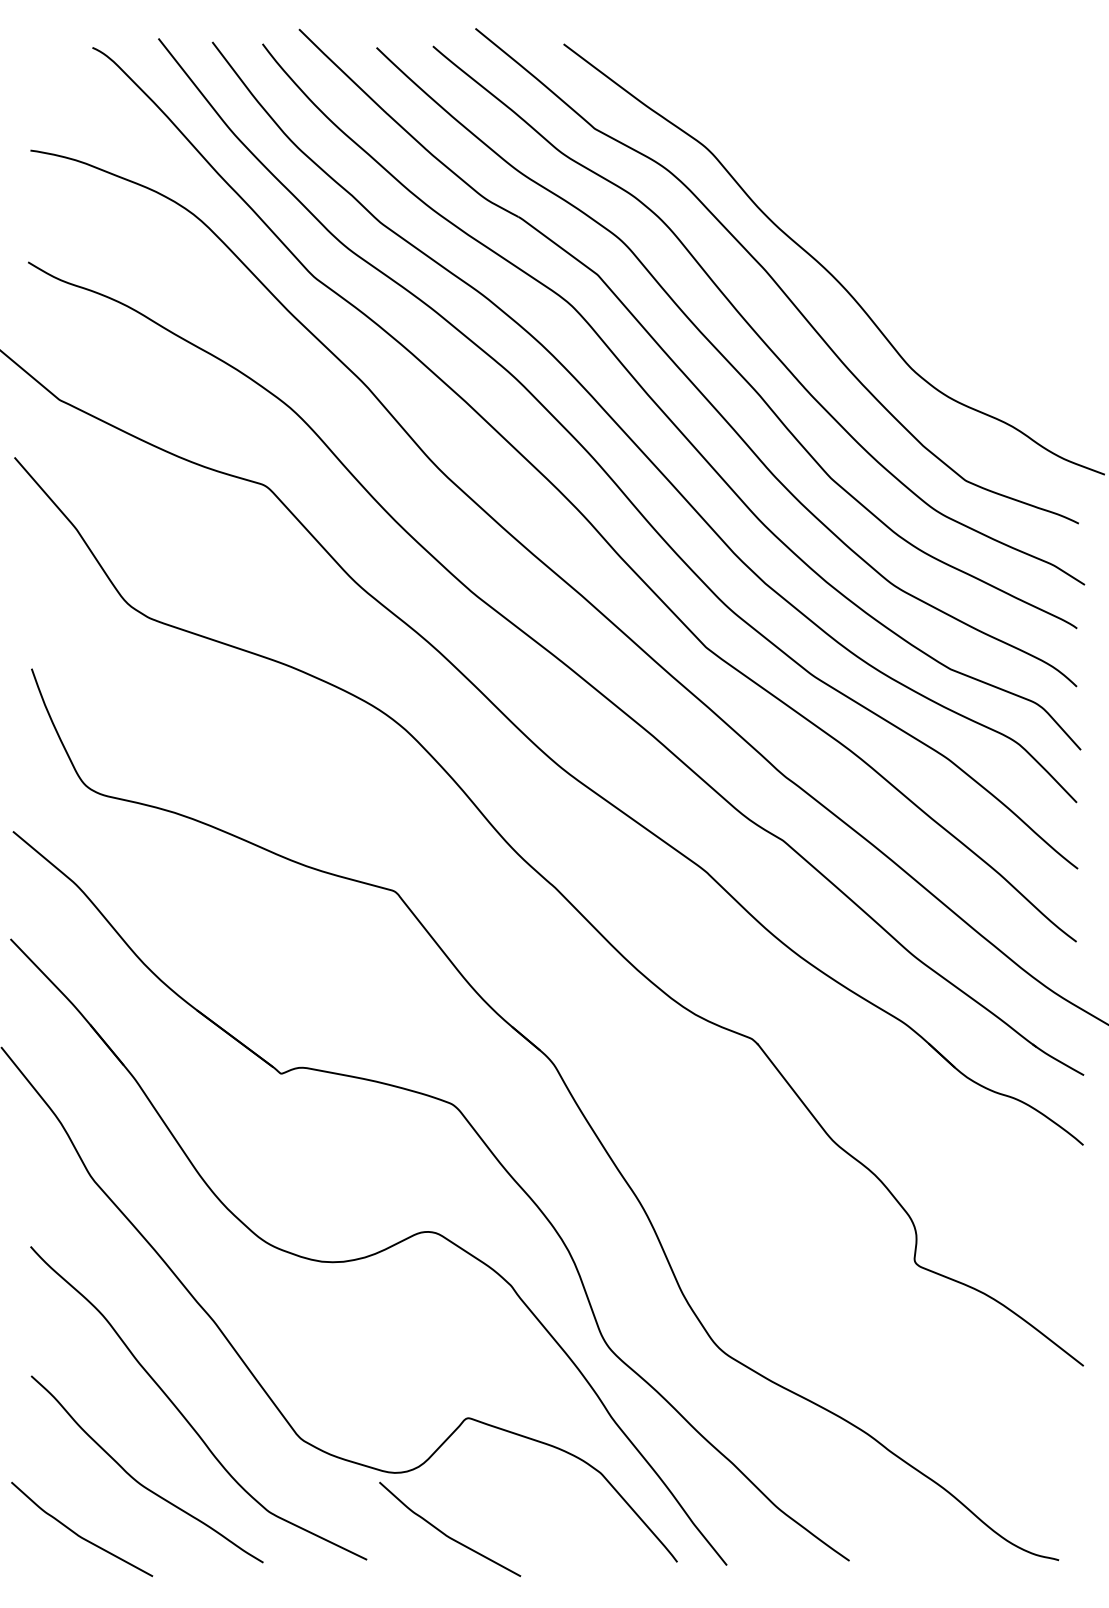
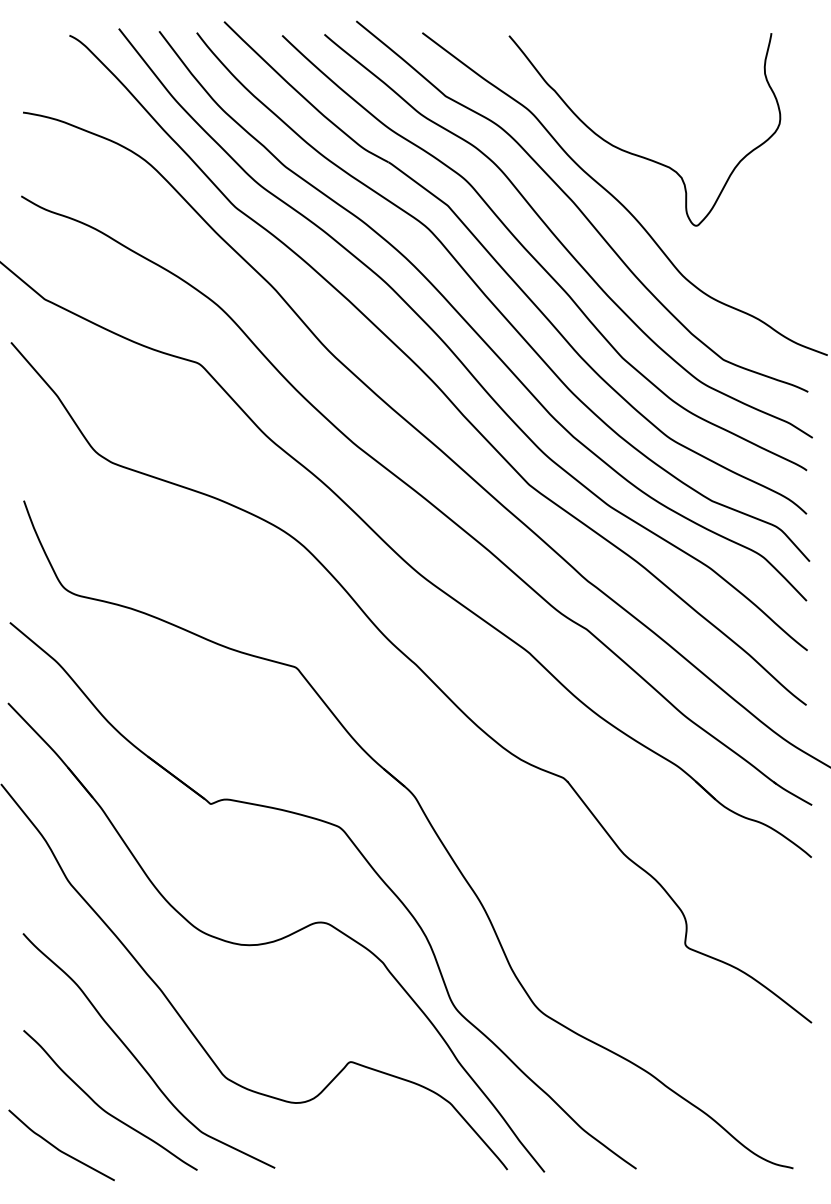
curve: (853, 207) -> (639, 155), added
curve: (448, 1535) -> (336, 1149), removed

